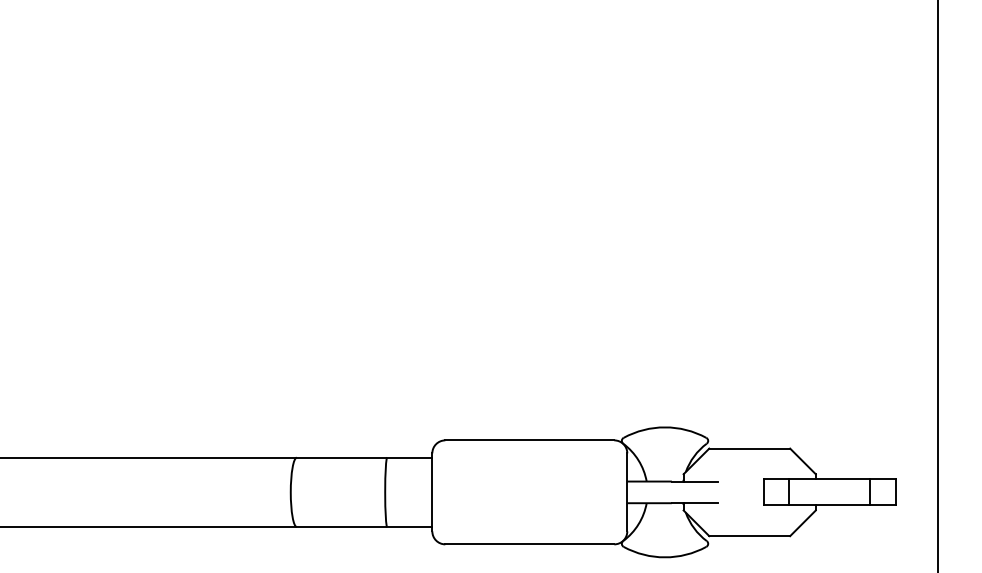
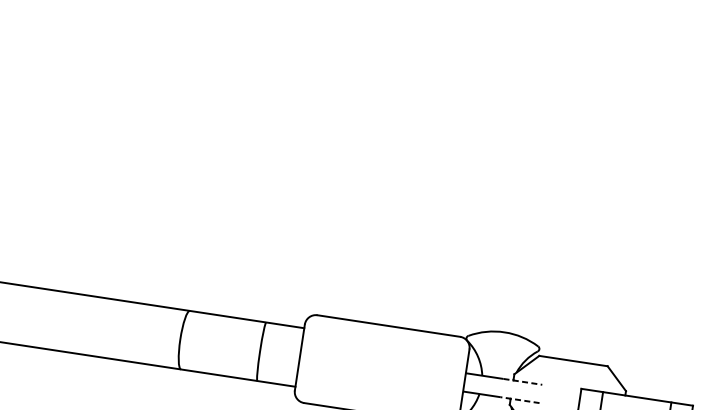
line: (694, 481) -> (522, 381), solid -> dashed
line: (694, 503) -> (519, 400), solid -> dashed

